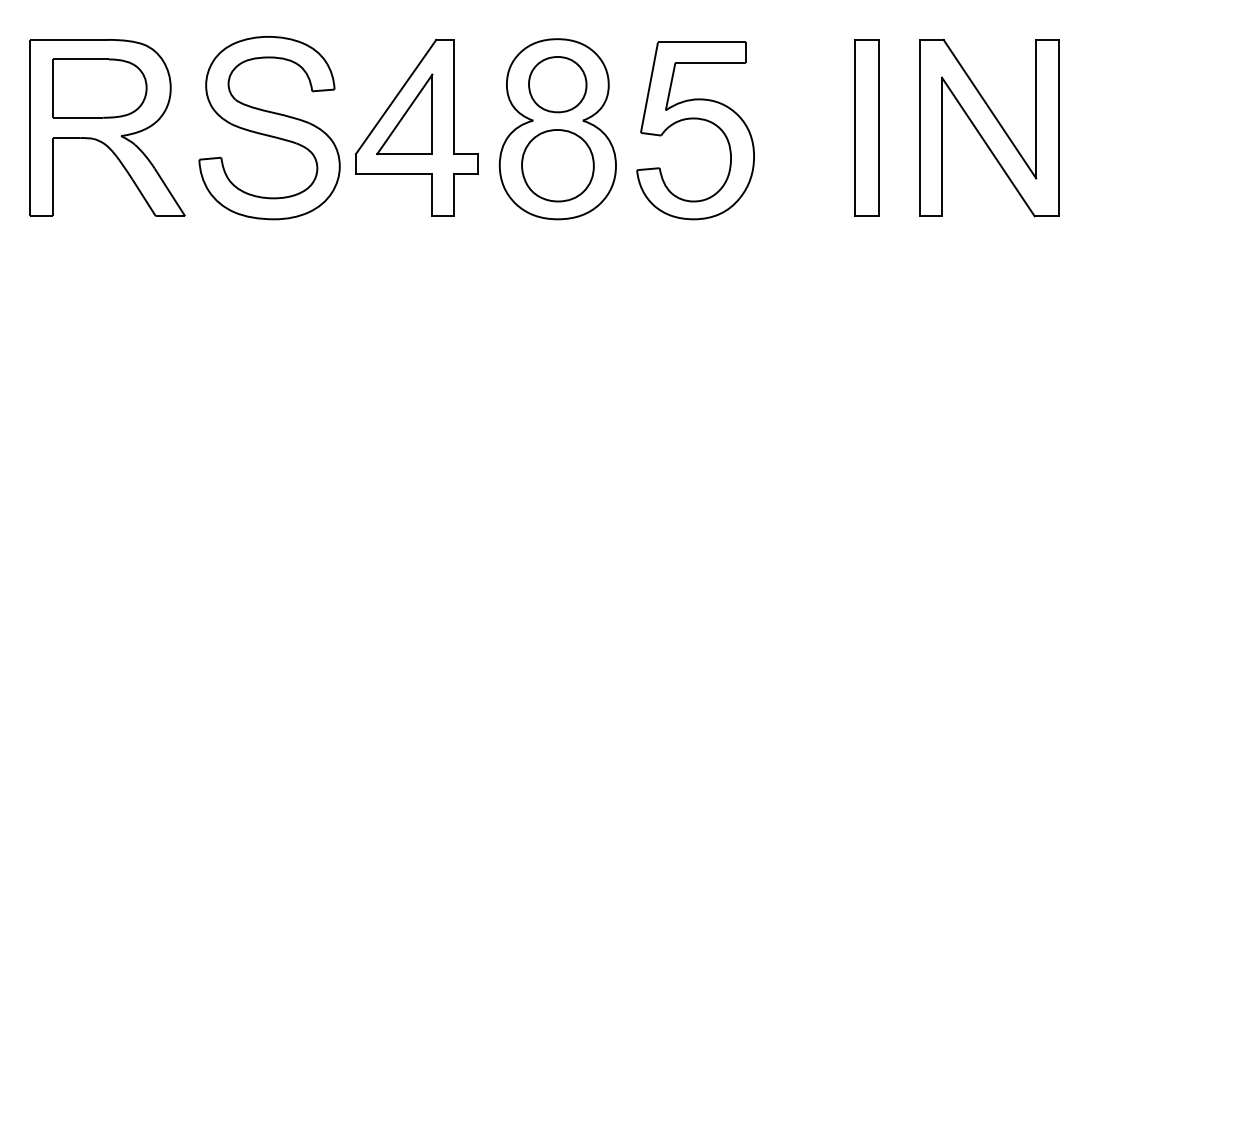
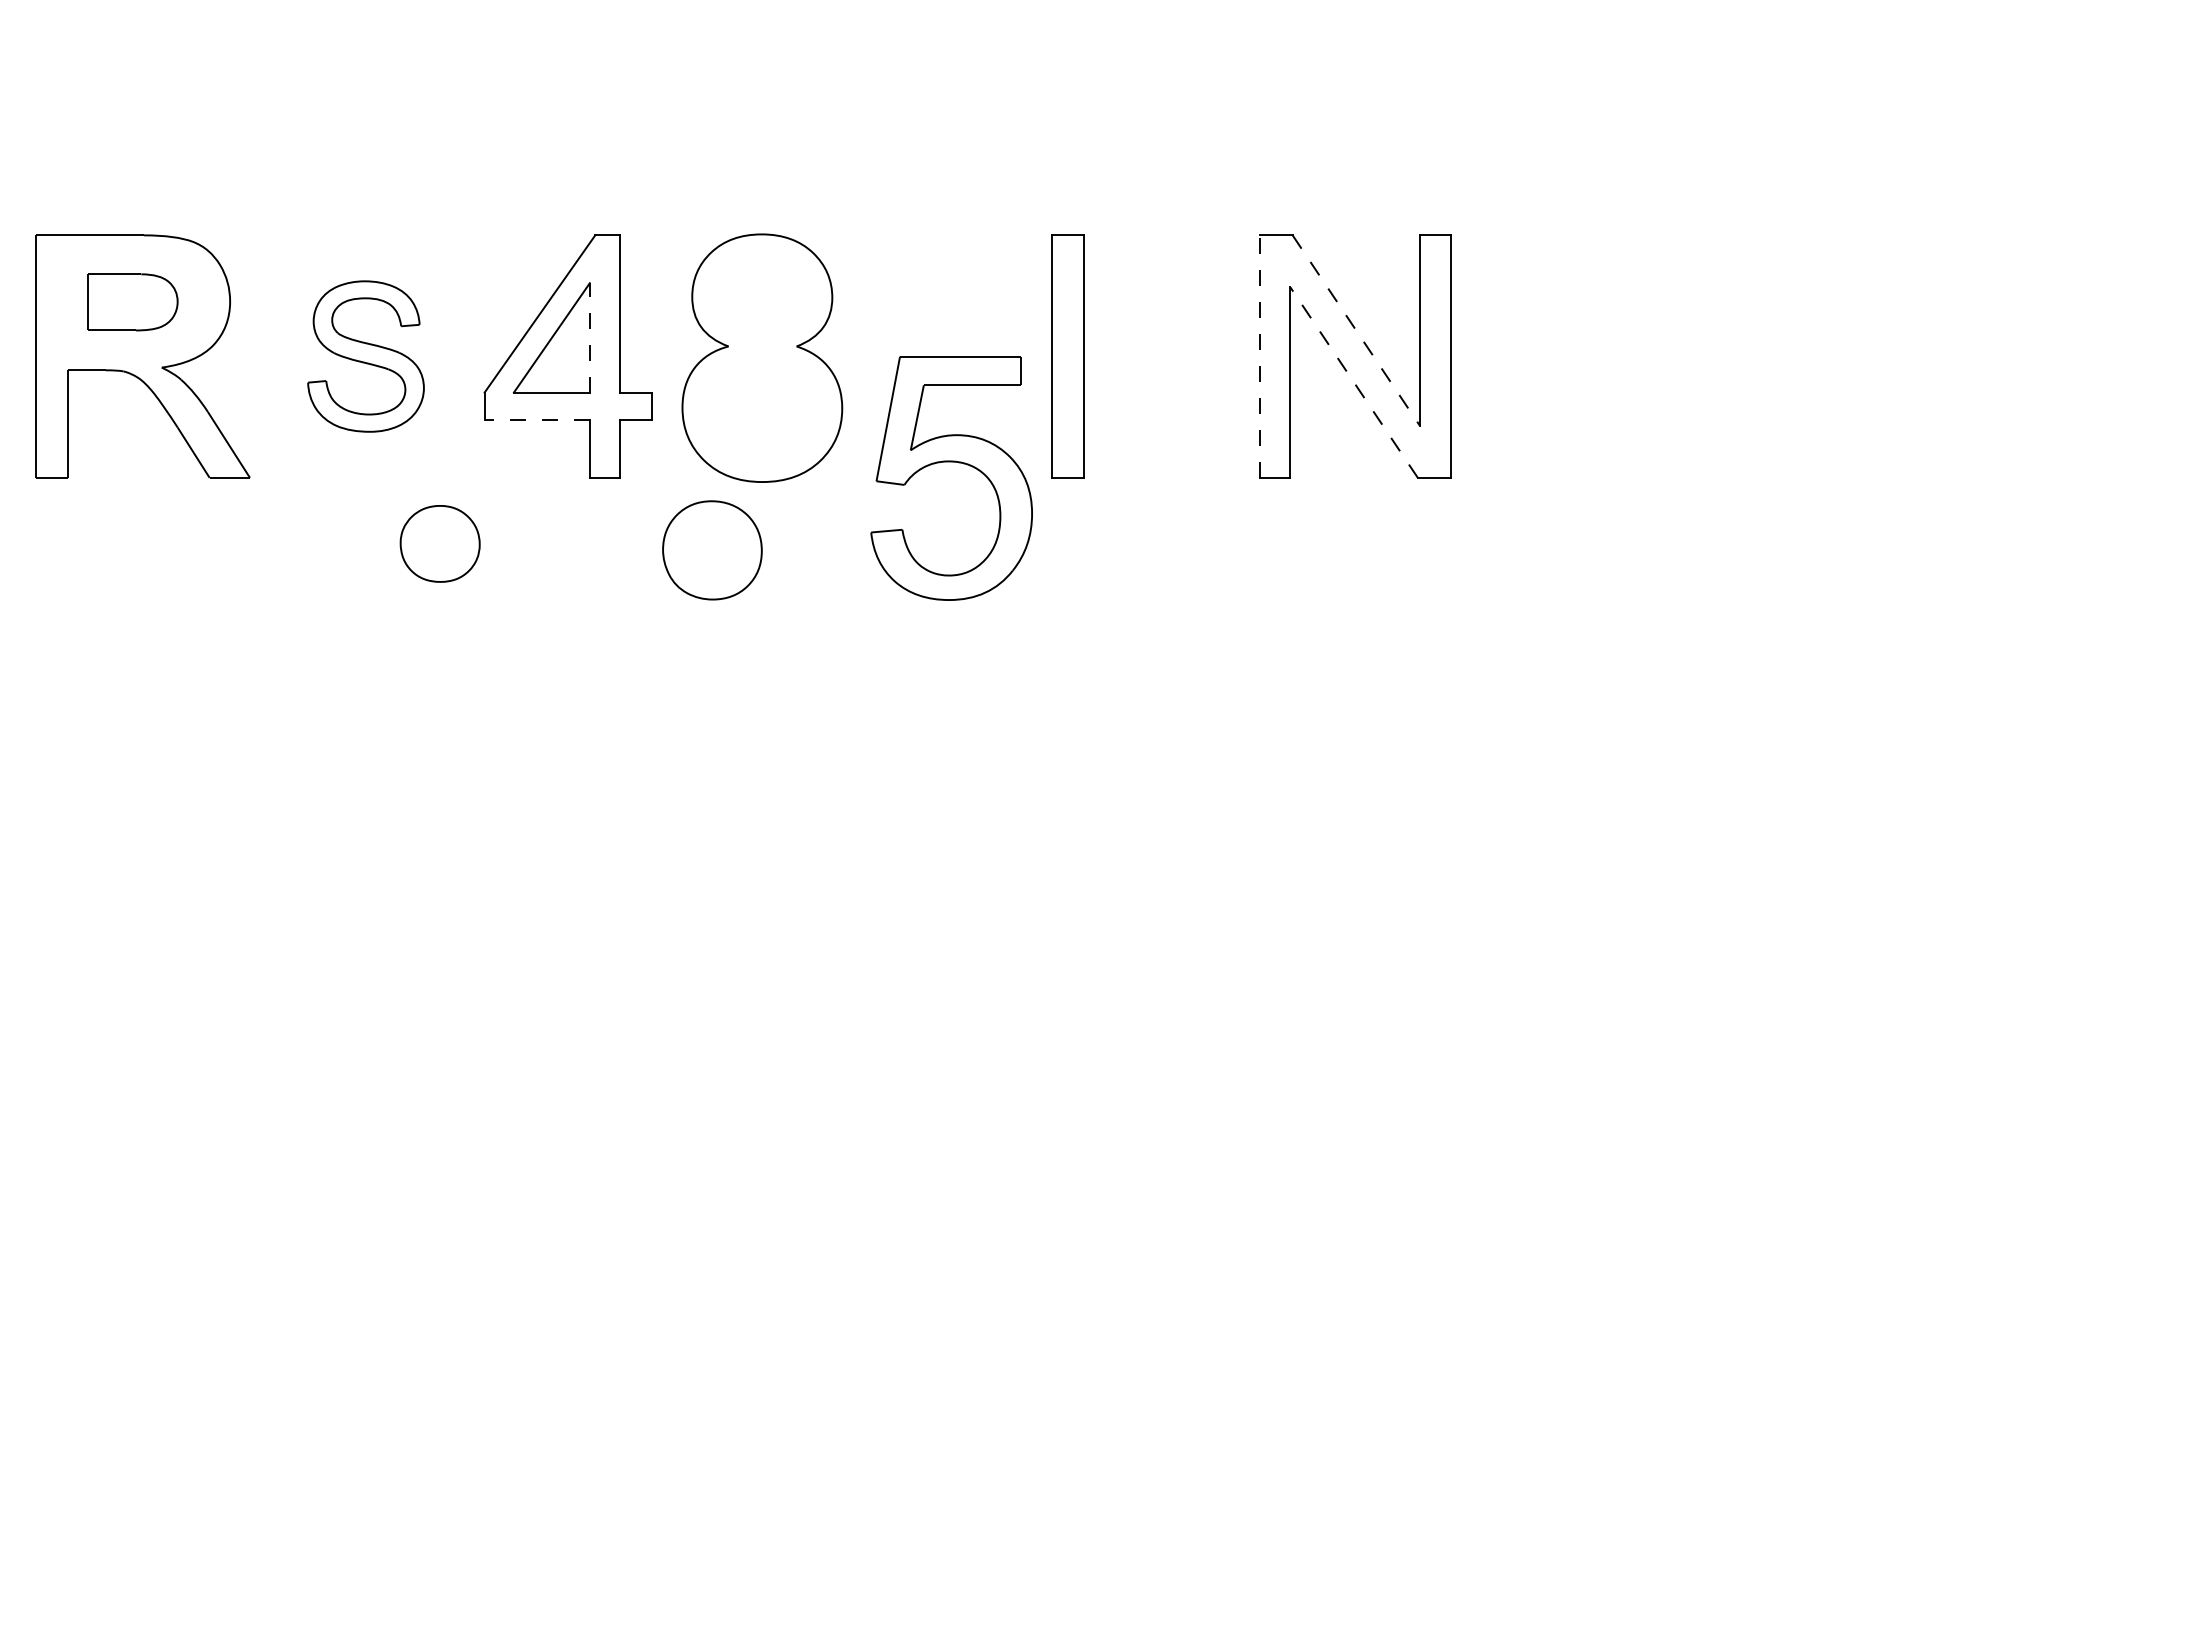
part: (557, 84) -> (439, 543), moved
part: (99, 88) -> (132, 302), size x0.7
line: (990, 109) -> (1356, 330), solid -> dashed
line: (432, 114) -> (589, 337), solid -> dashed
part: (695, 119) -> (951, 462), moved
part: (269, 127) -> (365, 356), size x0.6
part: (866, 127) -> (1067, 356), moved
line: (919, 127) -> (1259, 356), solid -> dashed
line: (988, 146) -> (1354, 382), solid -> dashed
part: (557, 165) -> (712, 550), moved
line: (394, 173) -> (537, 419), solid -> dashed

